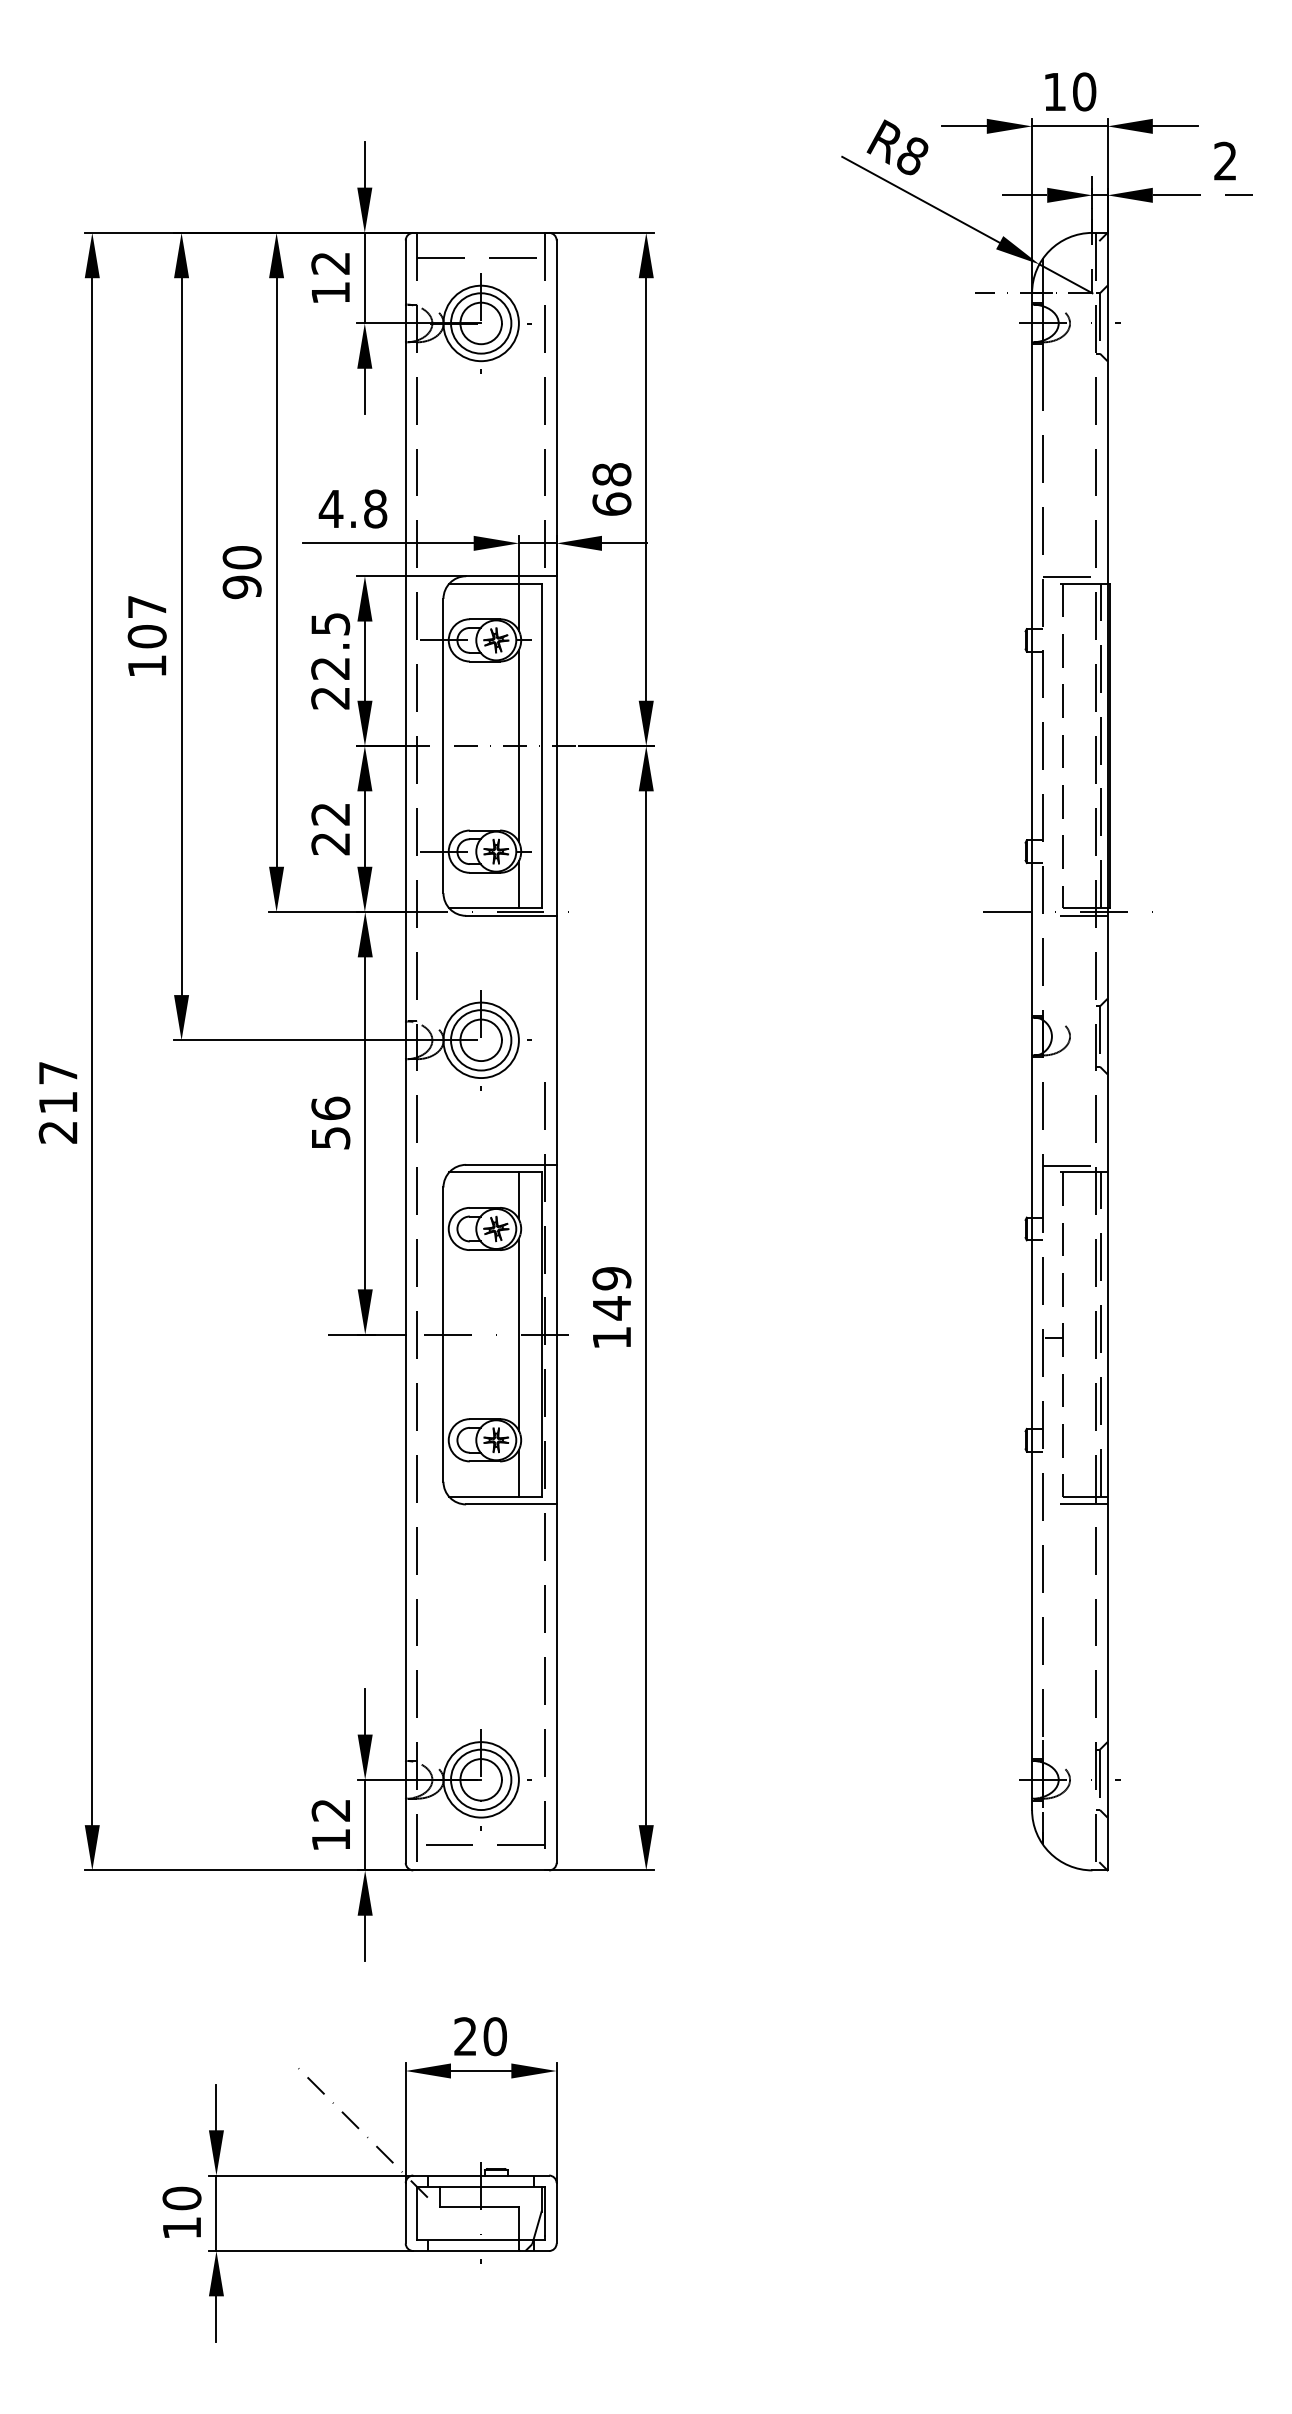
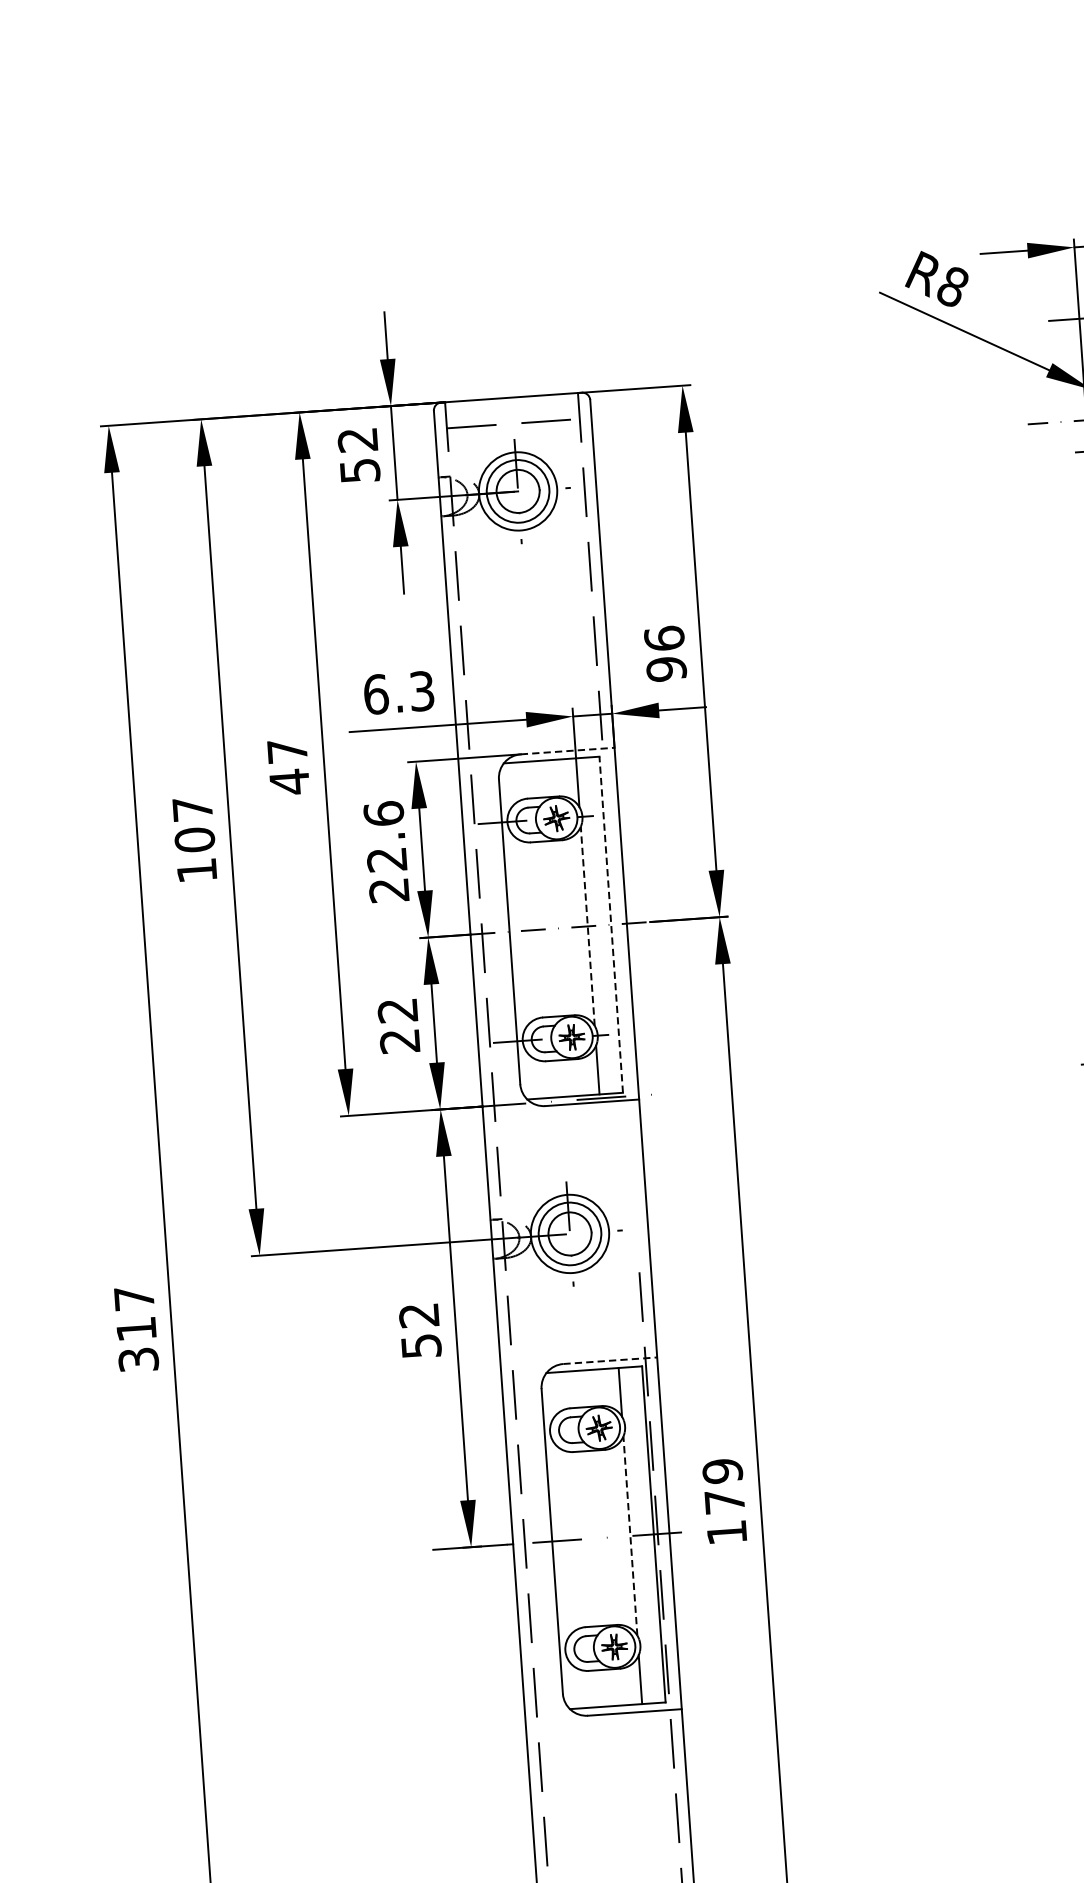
text: (331, 293) -> (360, 471), 12 -> 52
text: (611, 489) -> (665, 653), 68 -> 96
text: (352, 508) -> (398, 692), 4.8 -> 6.3
text: (241, 572) -> (287, 766), 90 -> 47
line: (511, 576) -> (567, 751), solid -> dashed
text: (330, 623) -> (383, 813), 22.5 -> 22.6
line: (518, 745) -> (587, 925), solid -> dashed
line: (541, 745) -> (611, 924), solid -> dashed
text: (330, 1107) -> (418, 1314), 56 -> 52
text: (58, 1132) -> (138, 1360), 217 -> 317
line: (511, 1164) -> (610, 1360), solid -> dashed
text: (611, 1308) -> (724, 1502), 149 -> 179
line: (518, 1334) -> (629, 1535), solid -> dashed

